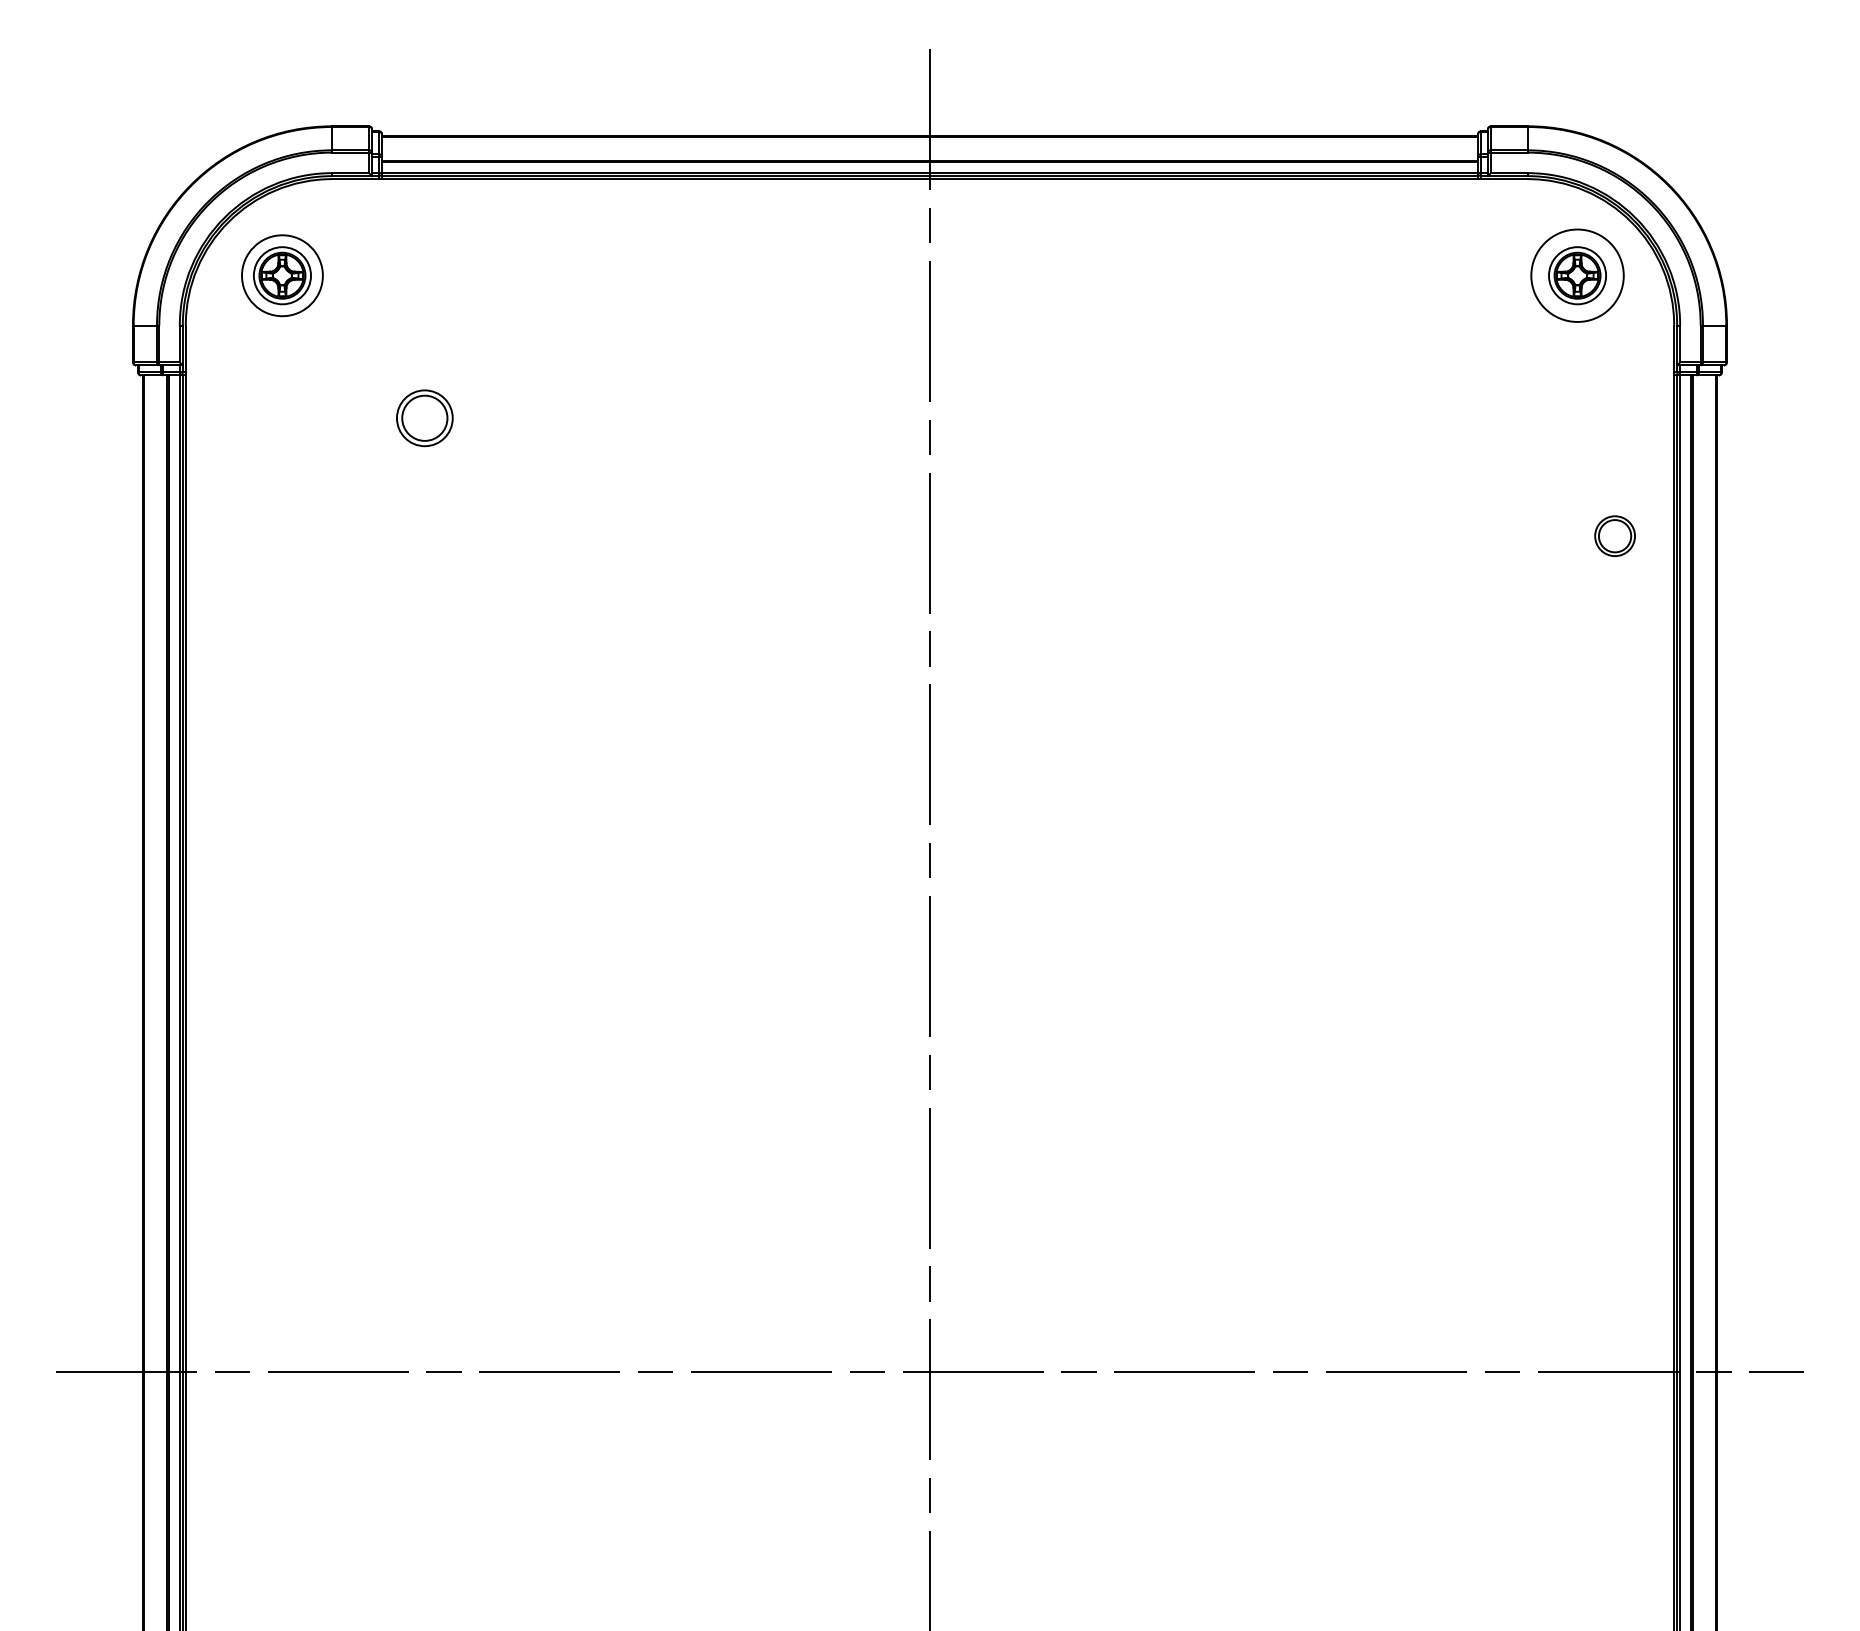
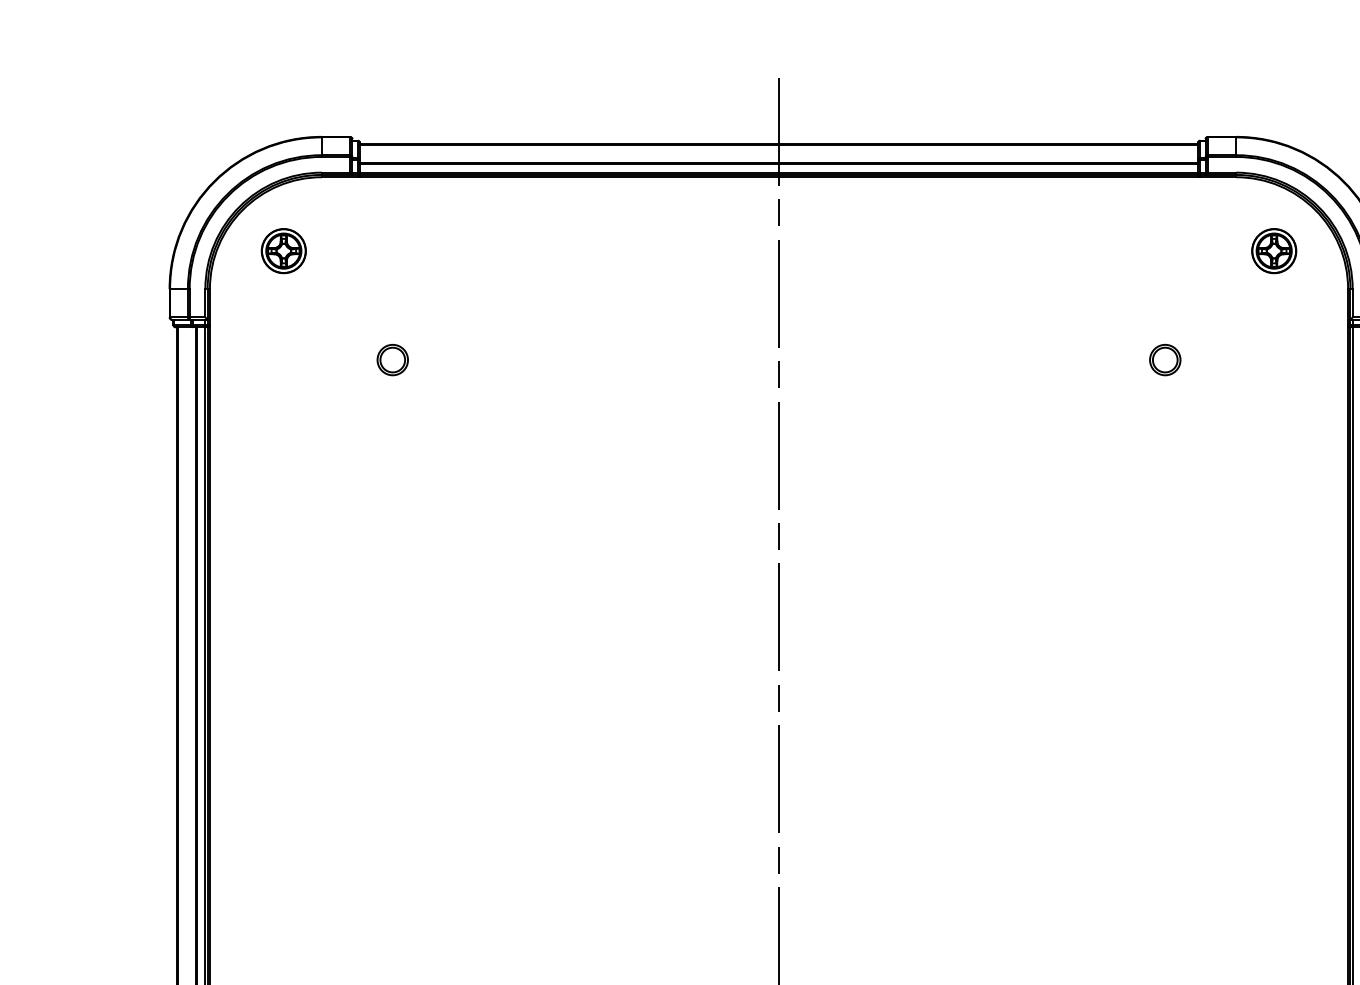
circle: (282, 275) -> (283, 250), size x0.71
circle: (1577, 275) -> (1274, 250), size x0.62
part: (424, 417) -> (392, 359), size x0.71
part: (1614, 535) -> (1164, 359), moved

